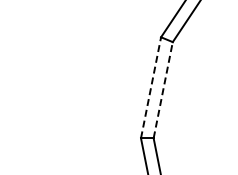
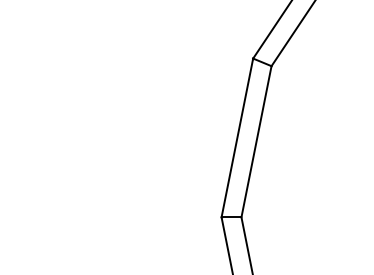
line: (151, 87) -> (238, 137), dashed -> solid
line: (163, 89) -> (256, 140), dashed -> solid

